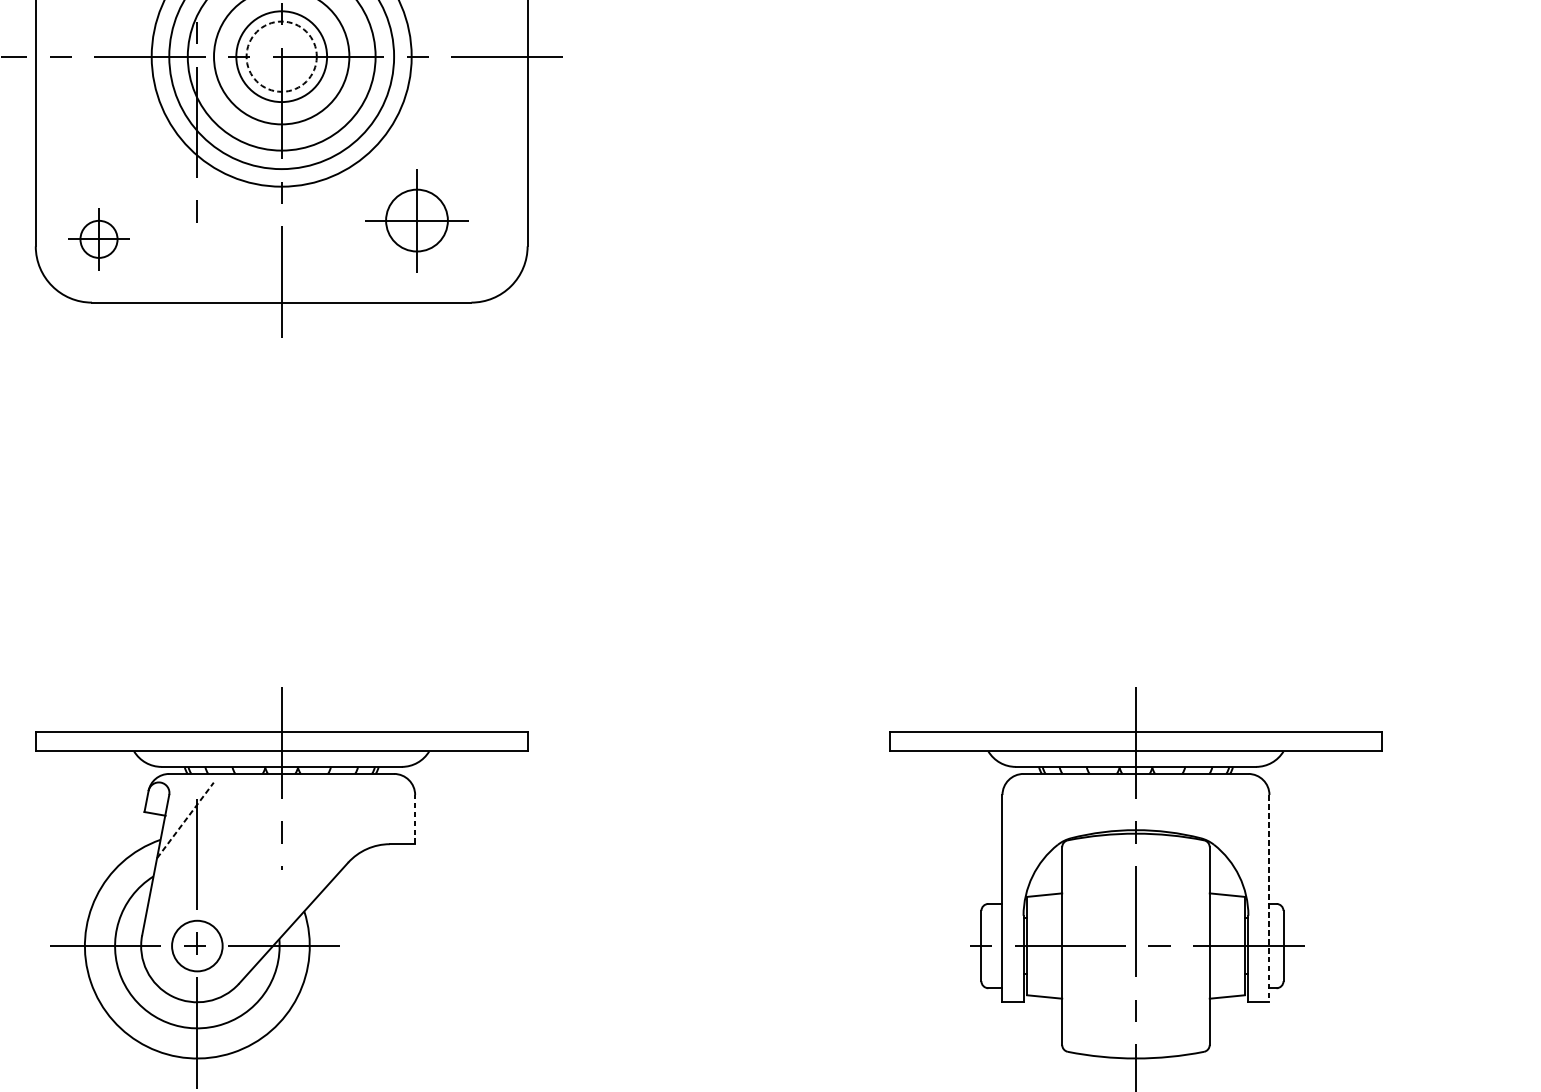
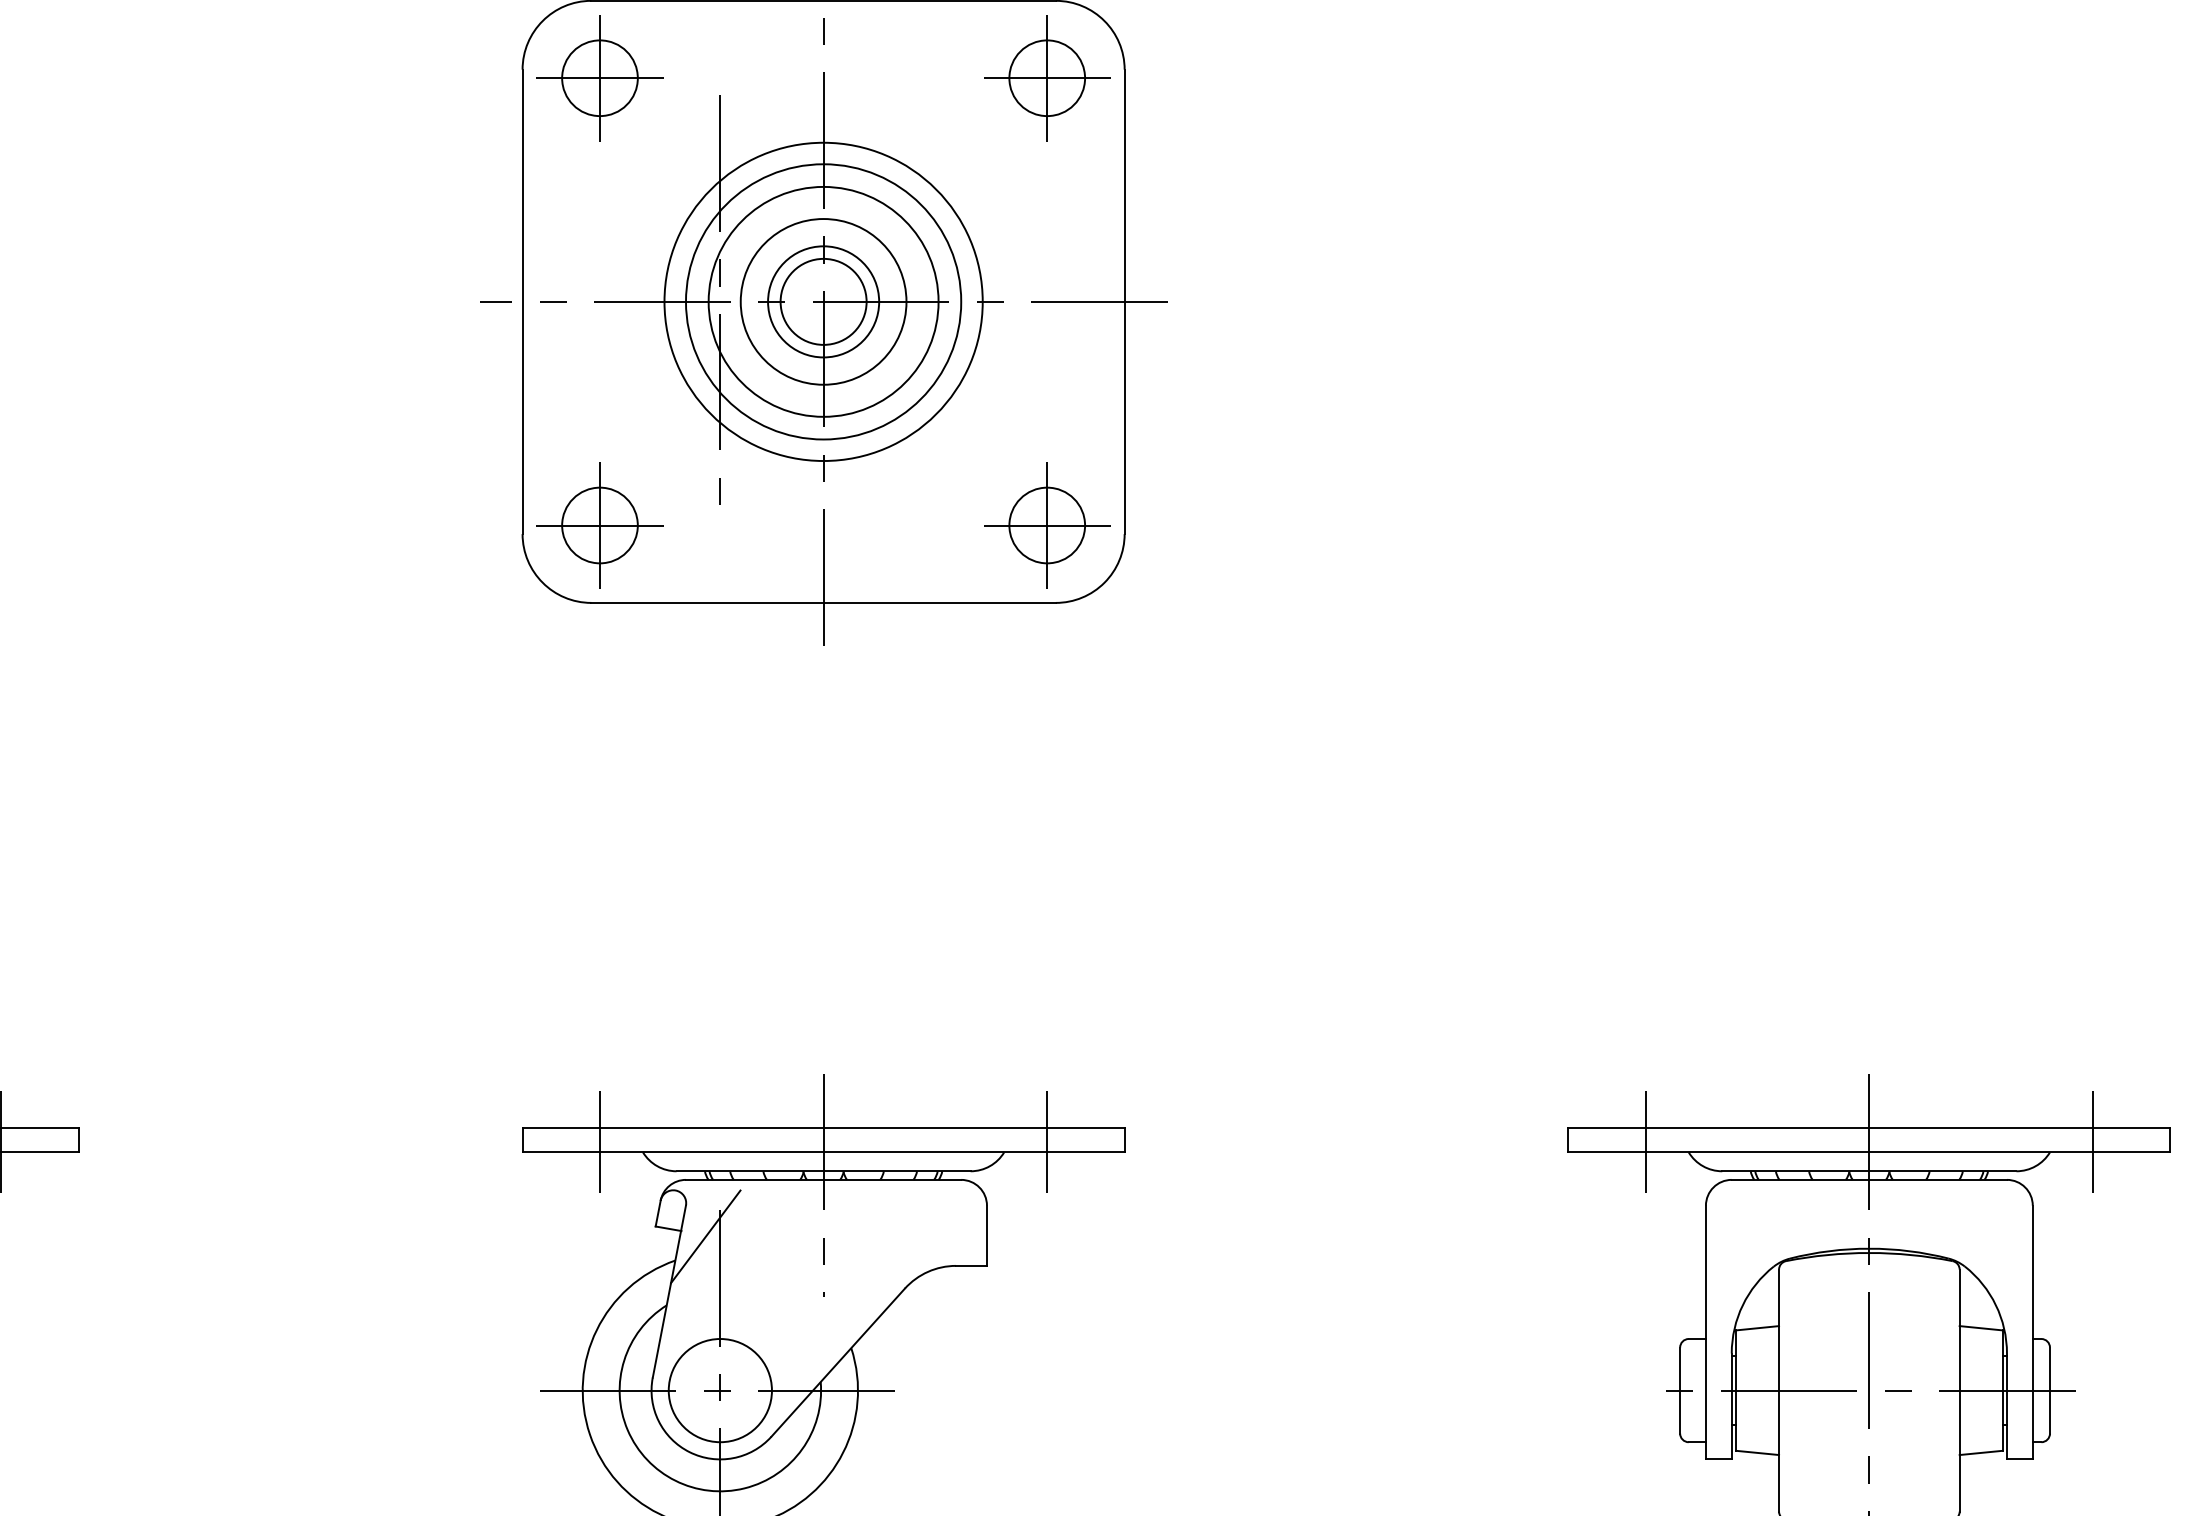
circle: (281, 56) -> (823, 301), dashed -> solid
part: (417, 220) -> (1047, 525), moved
part: (98, 239) -> (599, 525), size x1.67
line: (98, 743) -> (599, 1142), added
line: (464, 743) -> (1047, 1142), added
line: (953, 743) -> (1645, 1142), added
line: (1318, 743) -> (2092, 1142), added
line: (414, 819) -> (986, 1235), dashed -> solid
line: (185, 820) -> (705, 1236), dashed -> solid
line: (1269, 898) -> (2032, 1332), dashed -> solid
circle: (196, 945) -> (719, 1390), size x1.67

